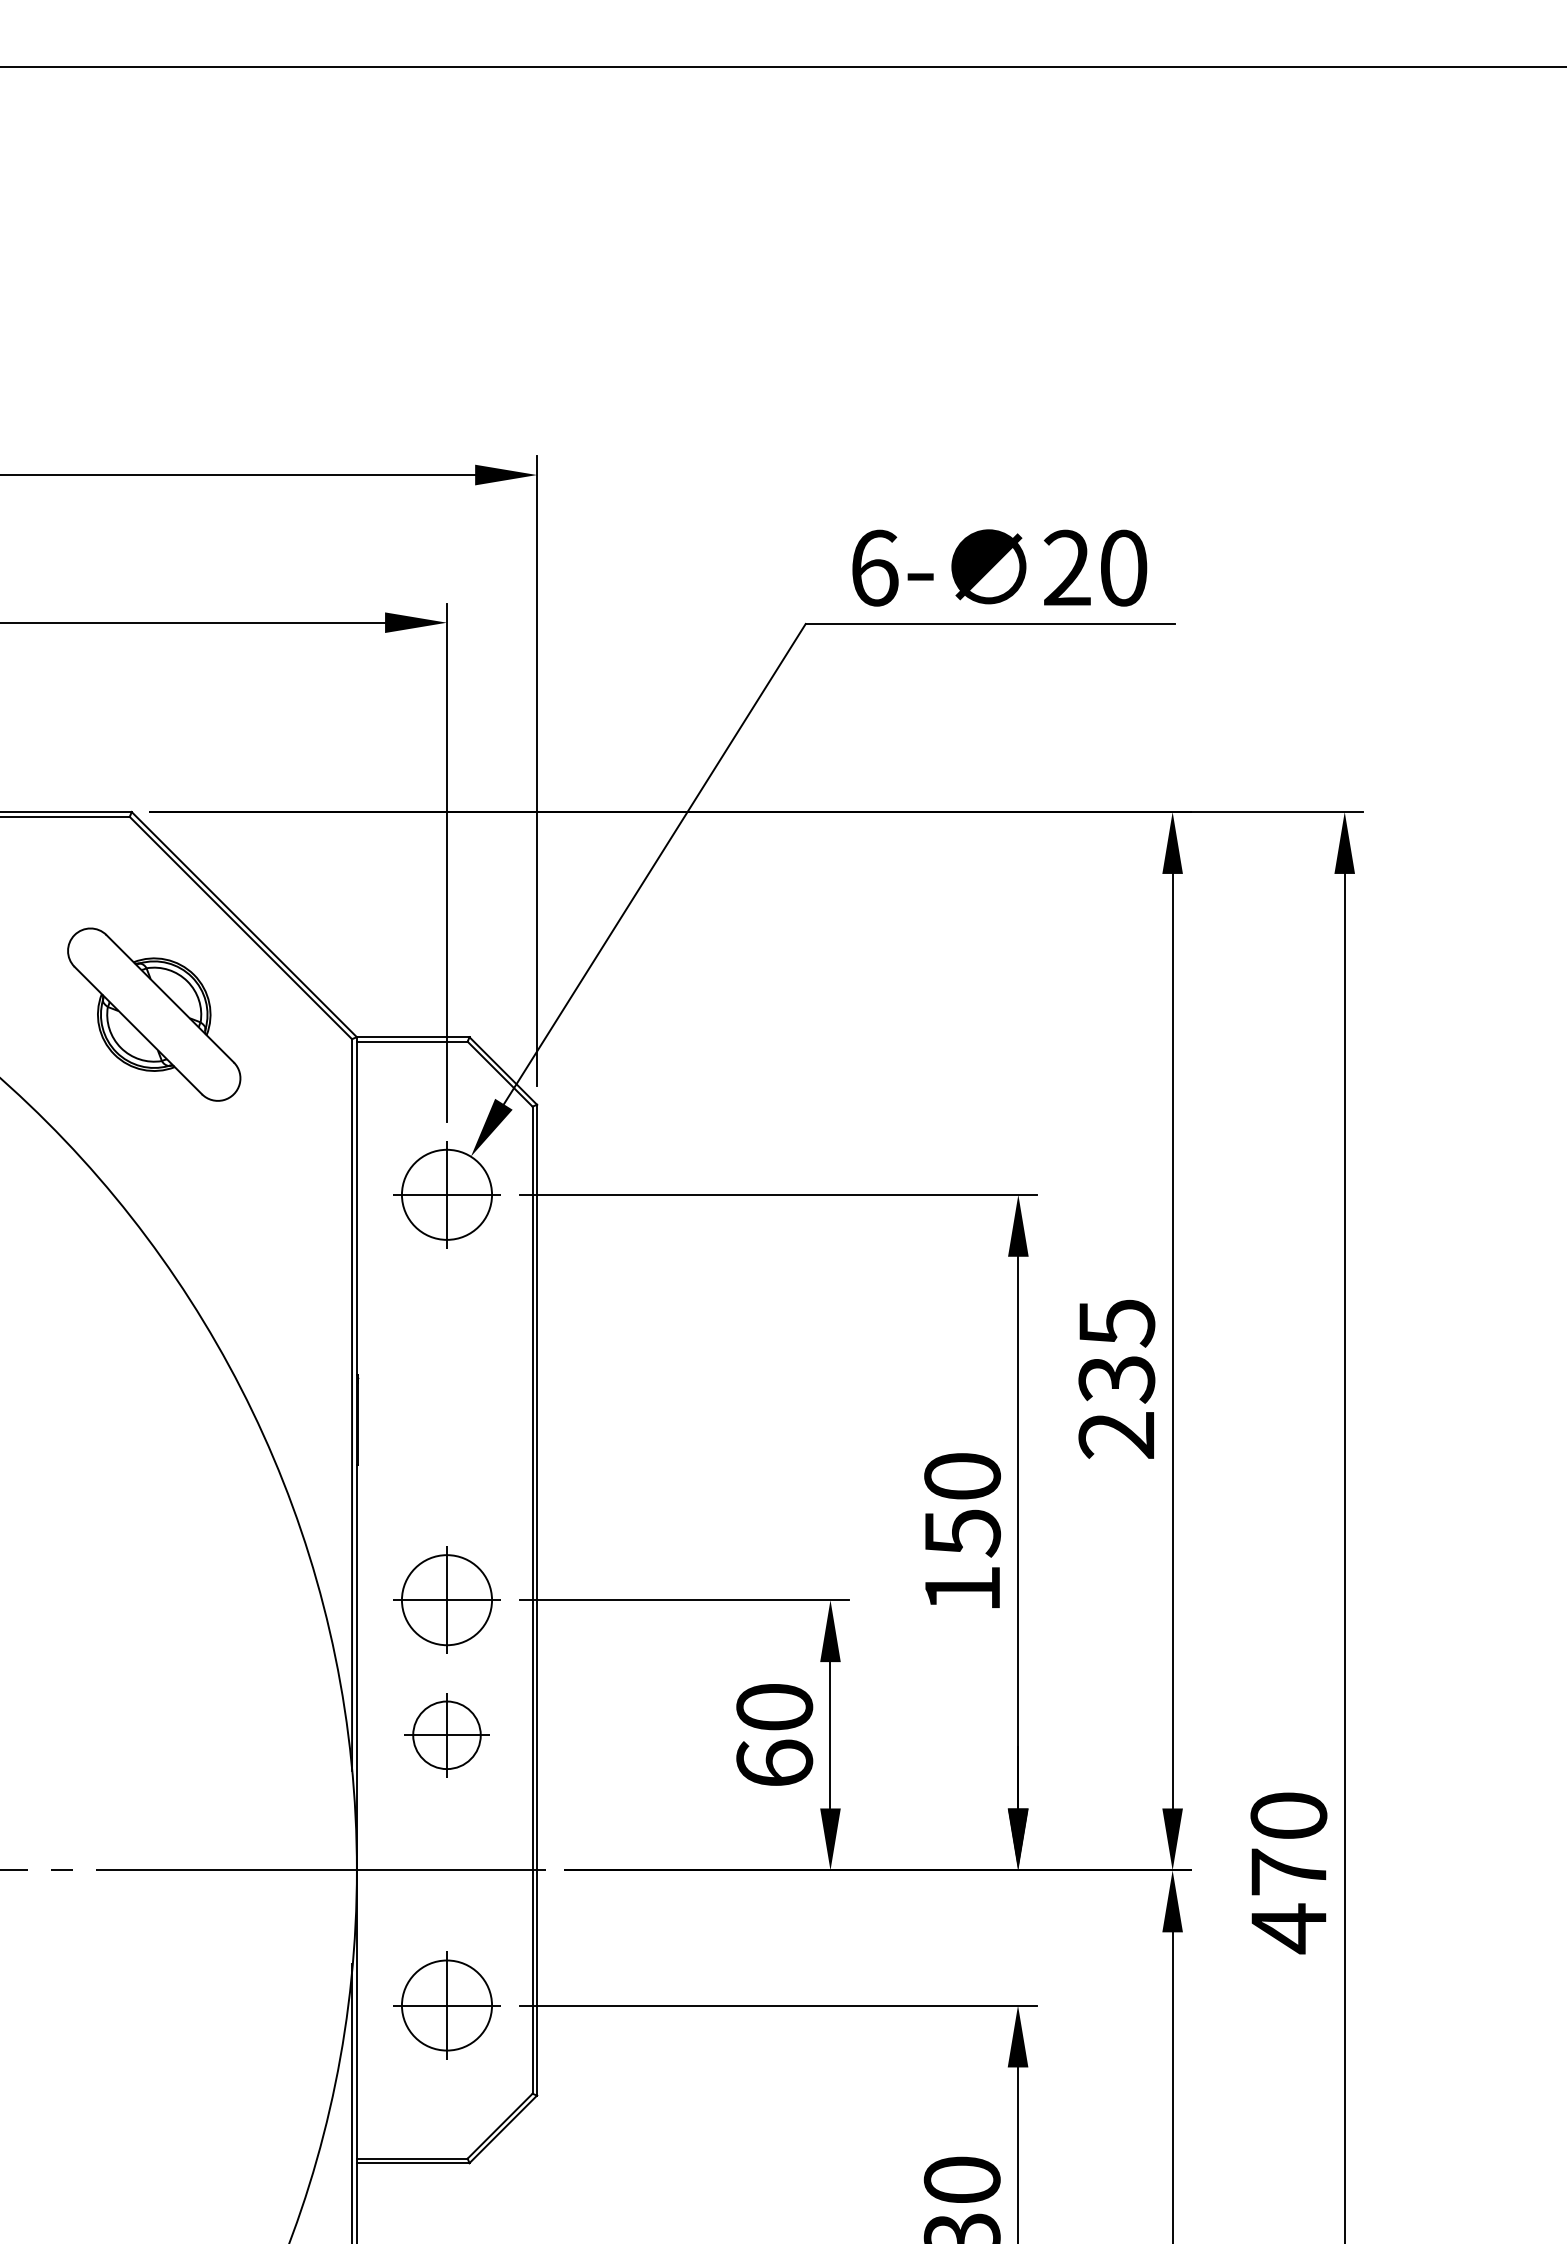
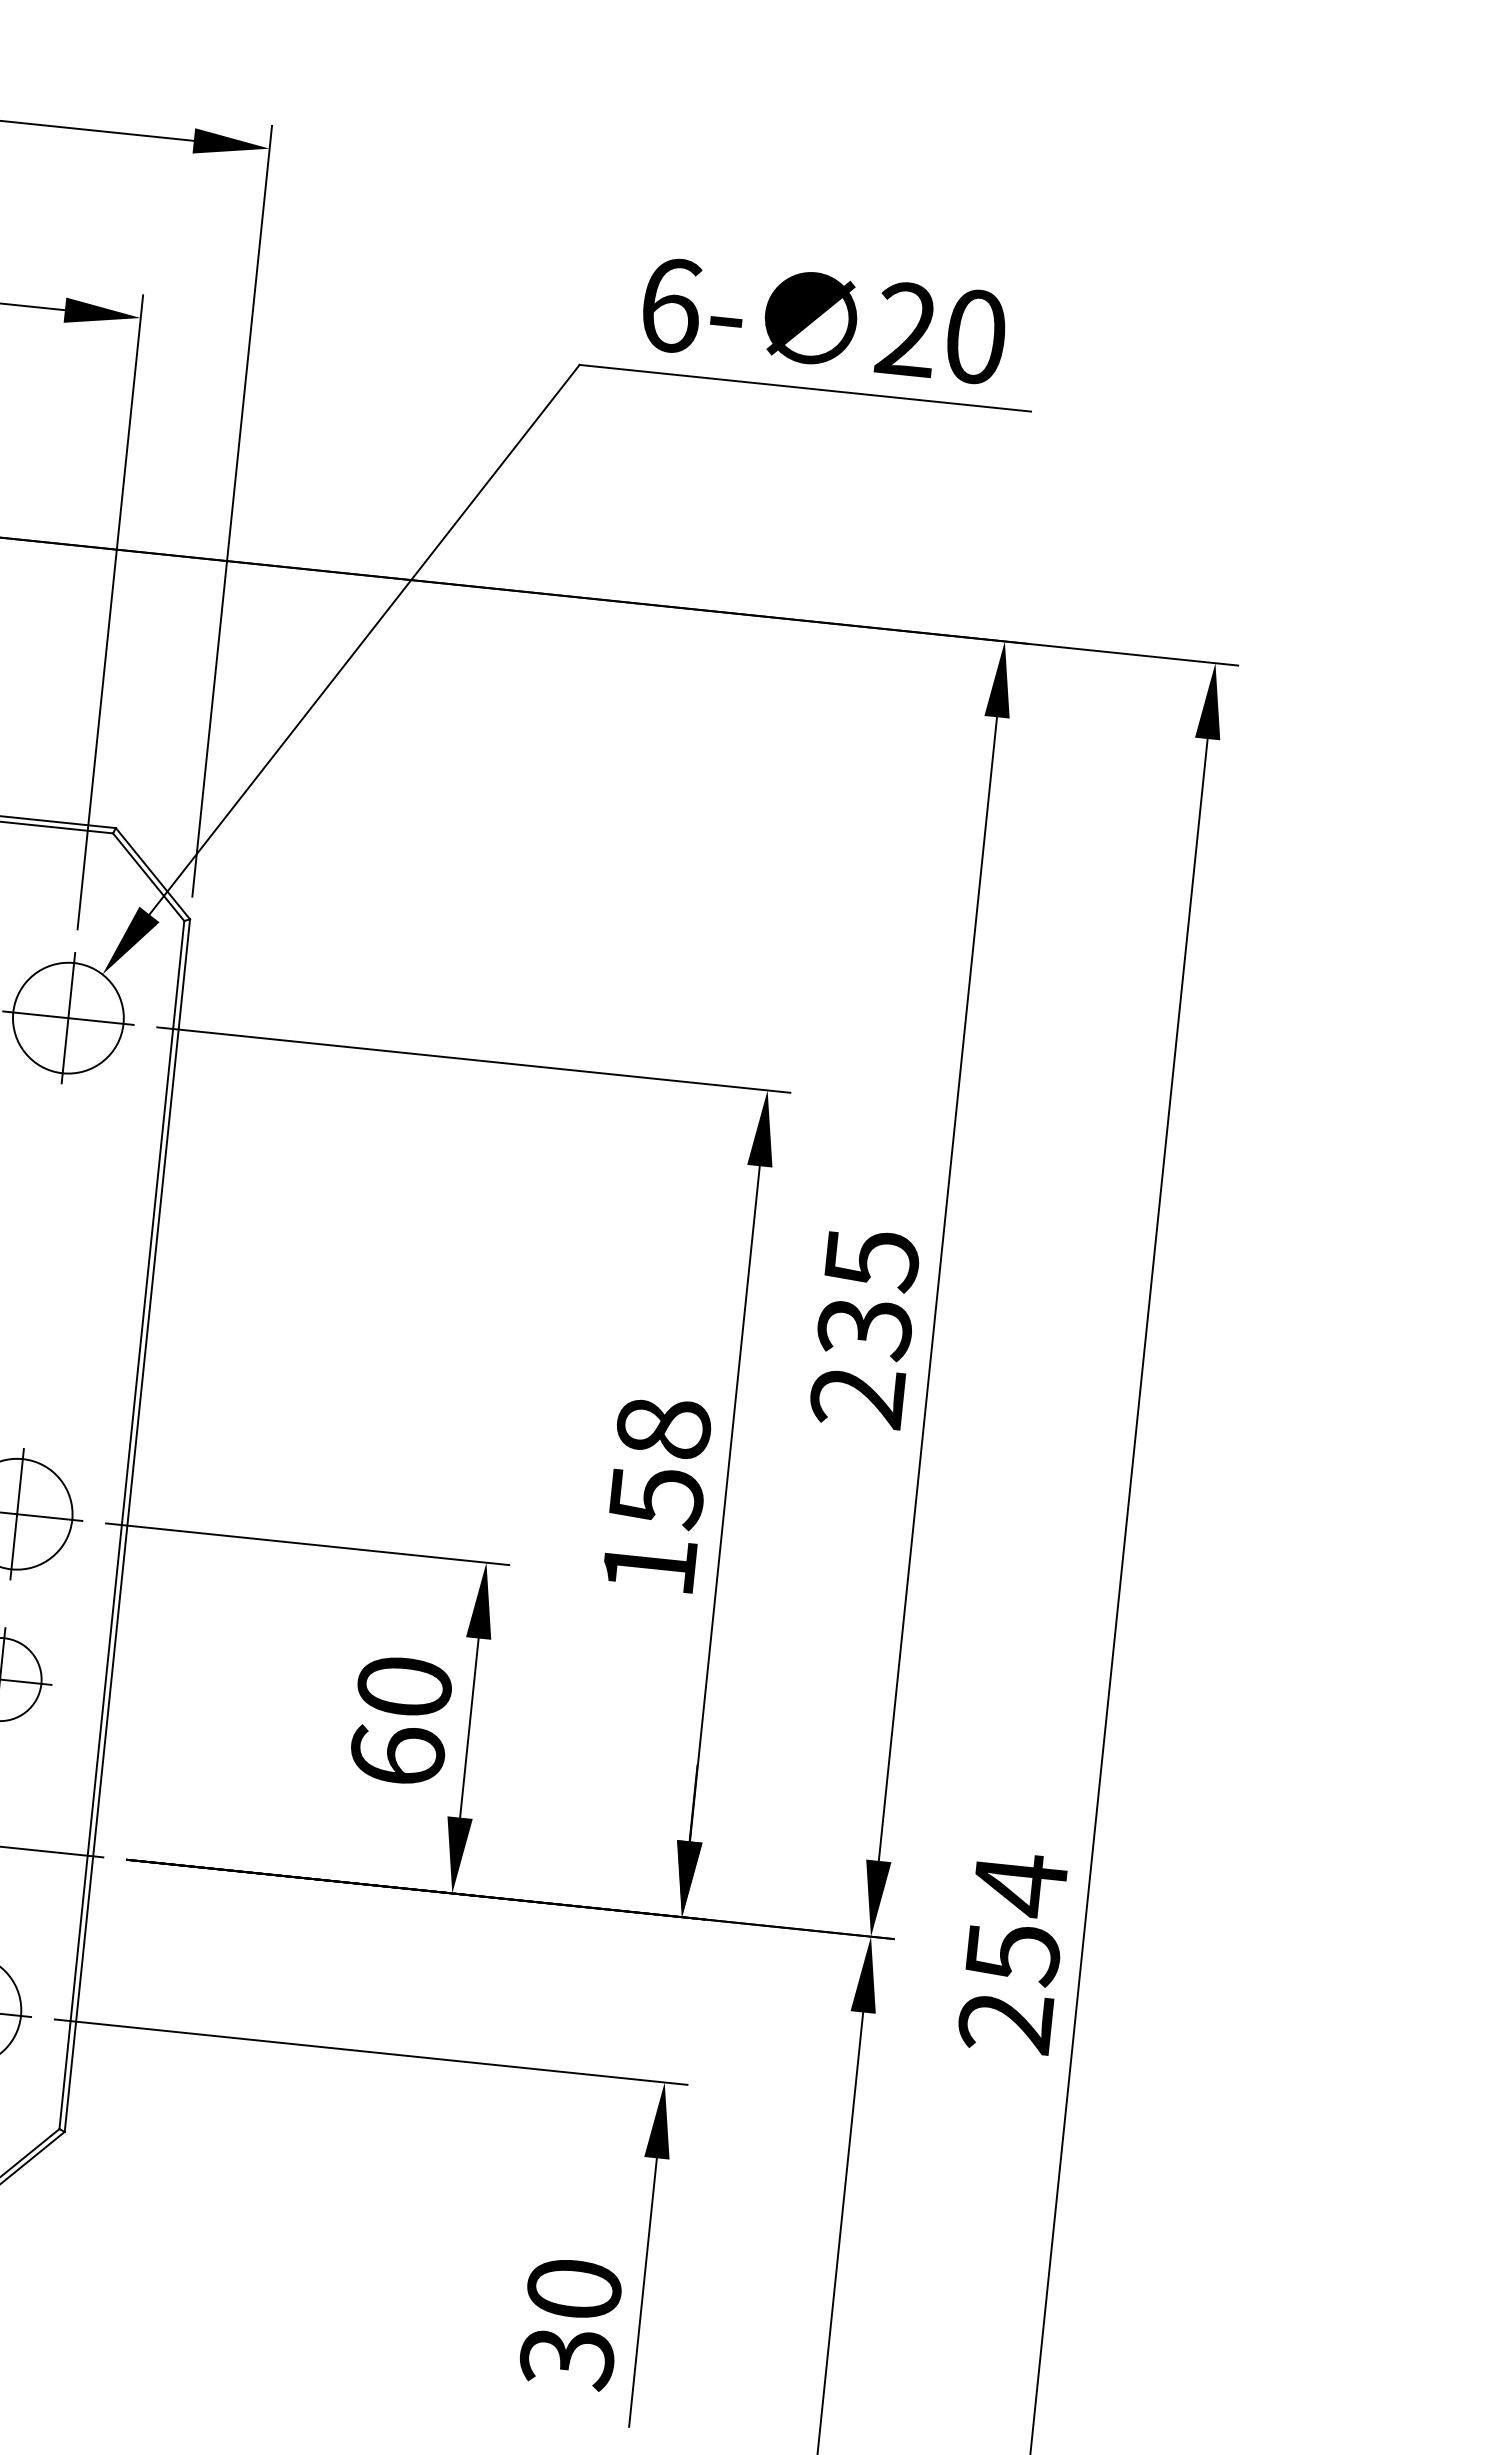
text: (962, 1475) -> (663, 1426), 150 -> 158
text: (1288, 1872) -> (1012, 1953), 470 -> 254

